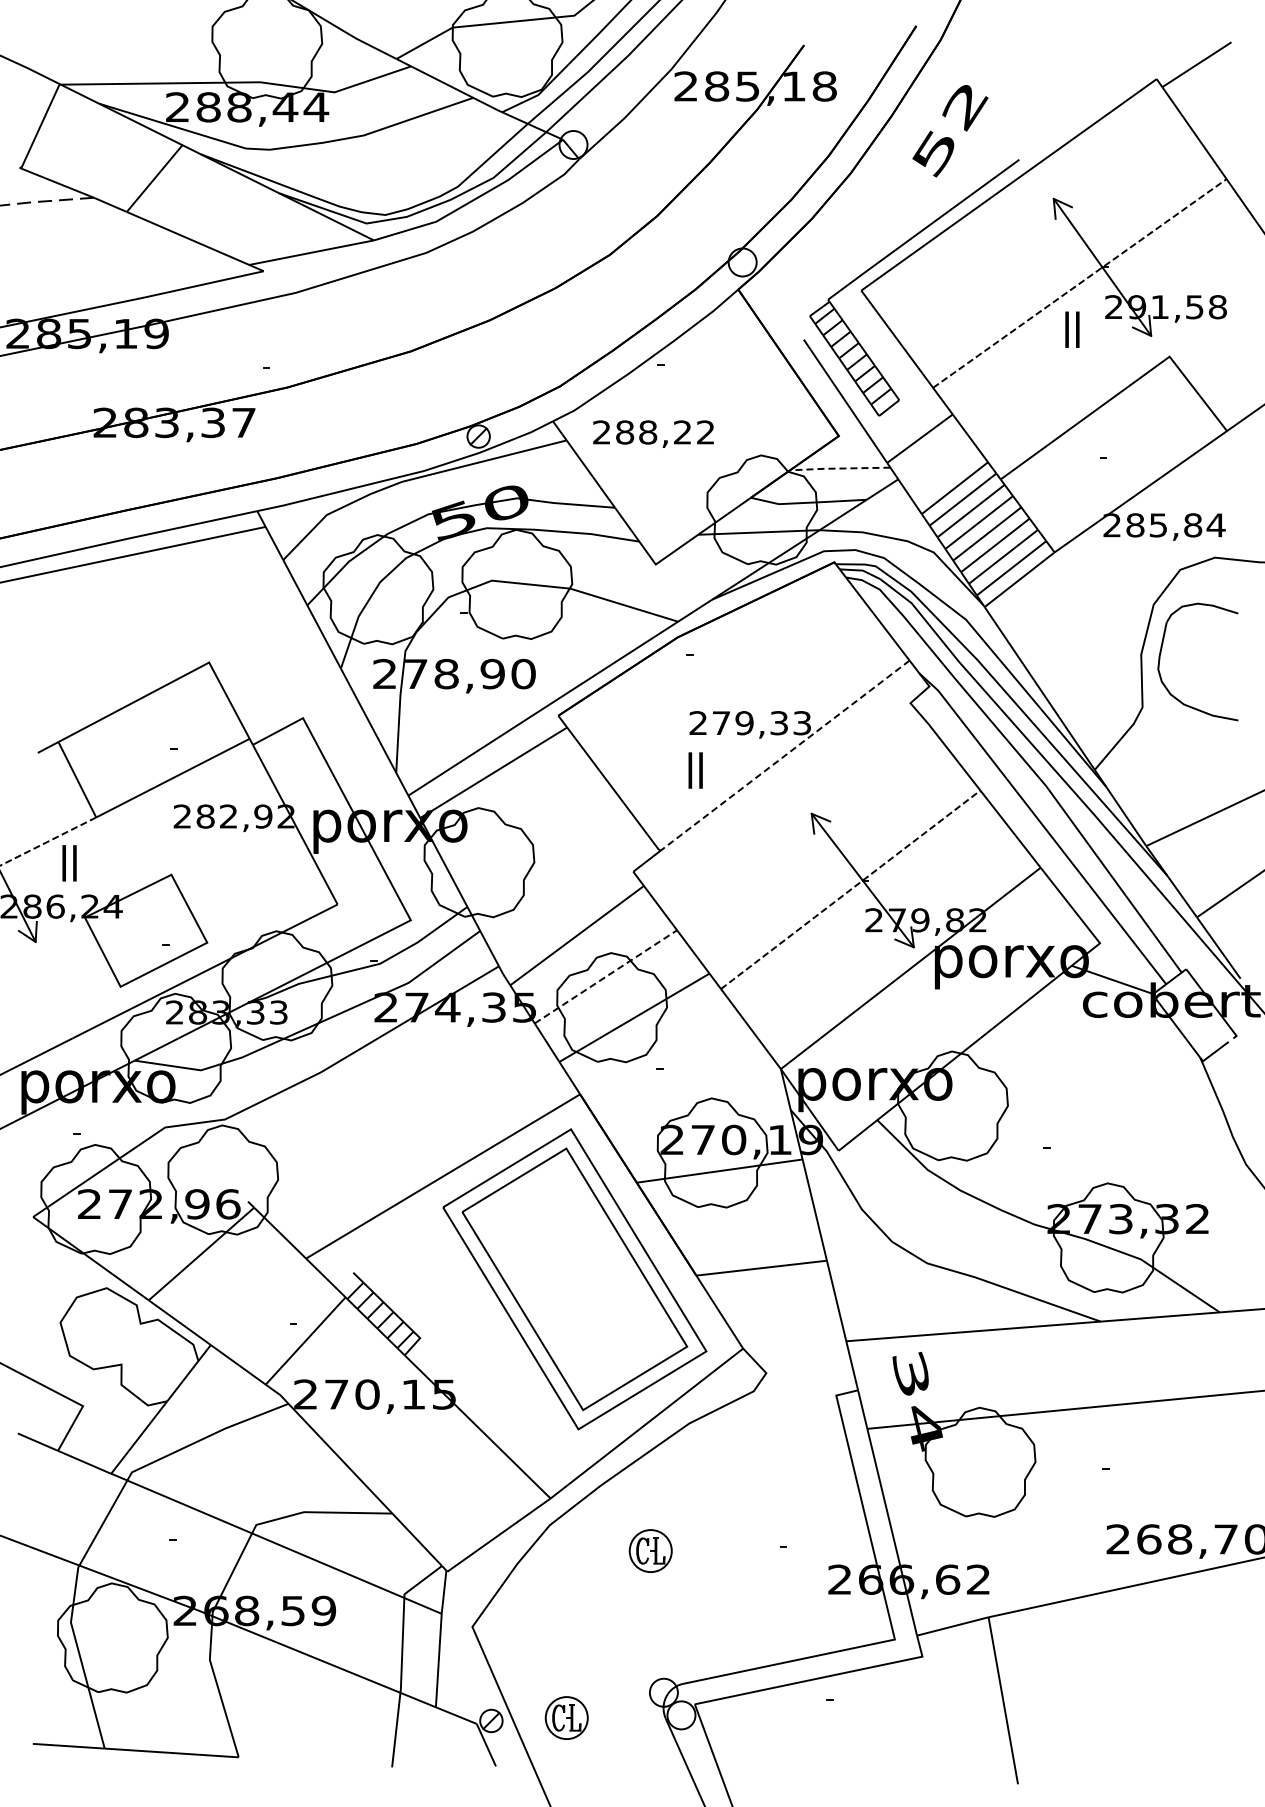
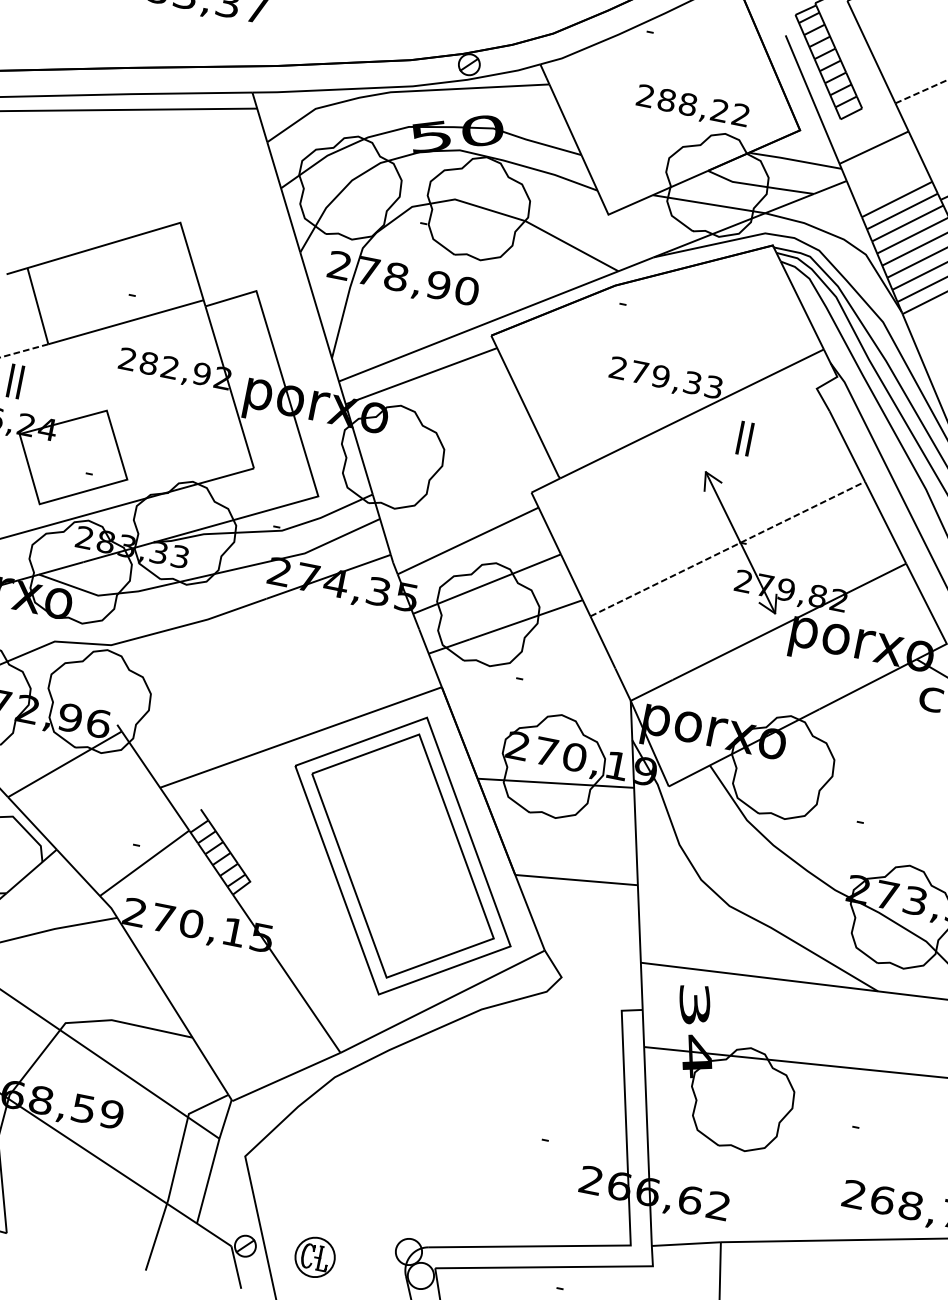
text: (653, 433) -> (692, 106), moved
line: (838, 468) -> (793, 160), dashed -> solid
line: (785, 755) -> (692, 413), dashed -> solid
text: (695, 770) -> (744, 438), moved
line: (606, 976) -> (487, 583), dashed -> solid
part: (650, 1550) -> (422, 1118), removed

